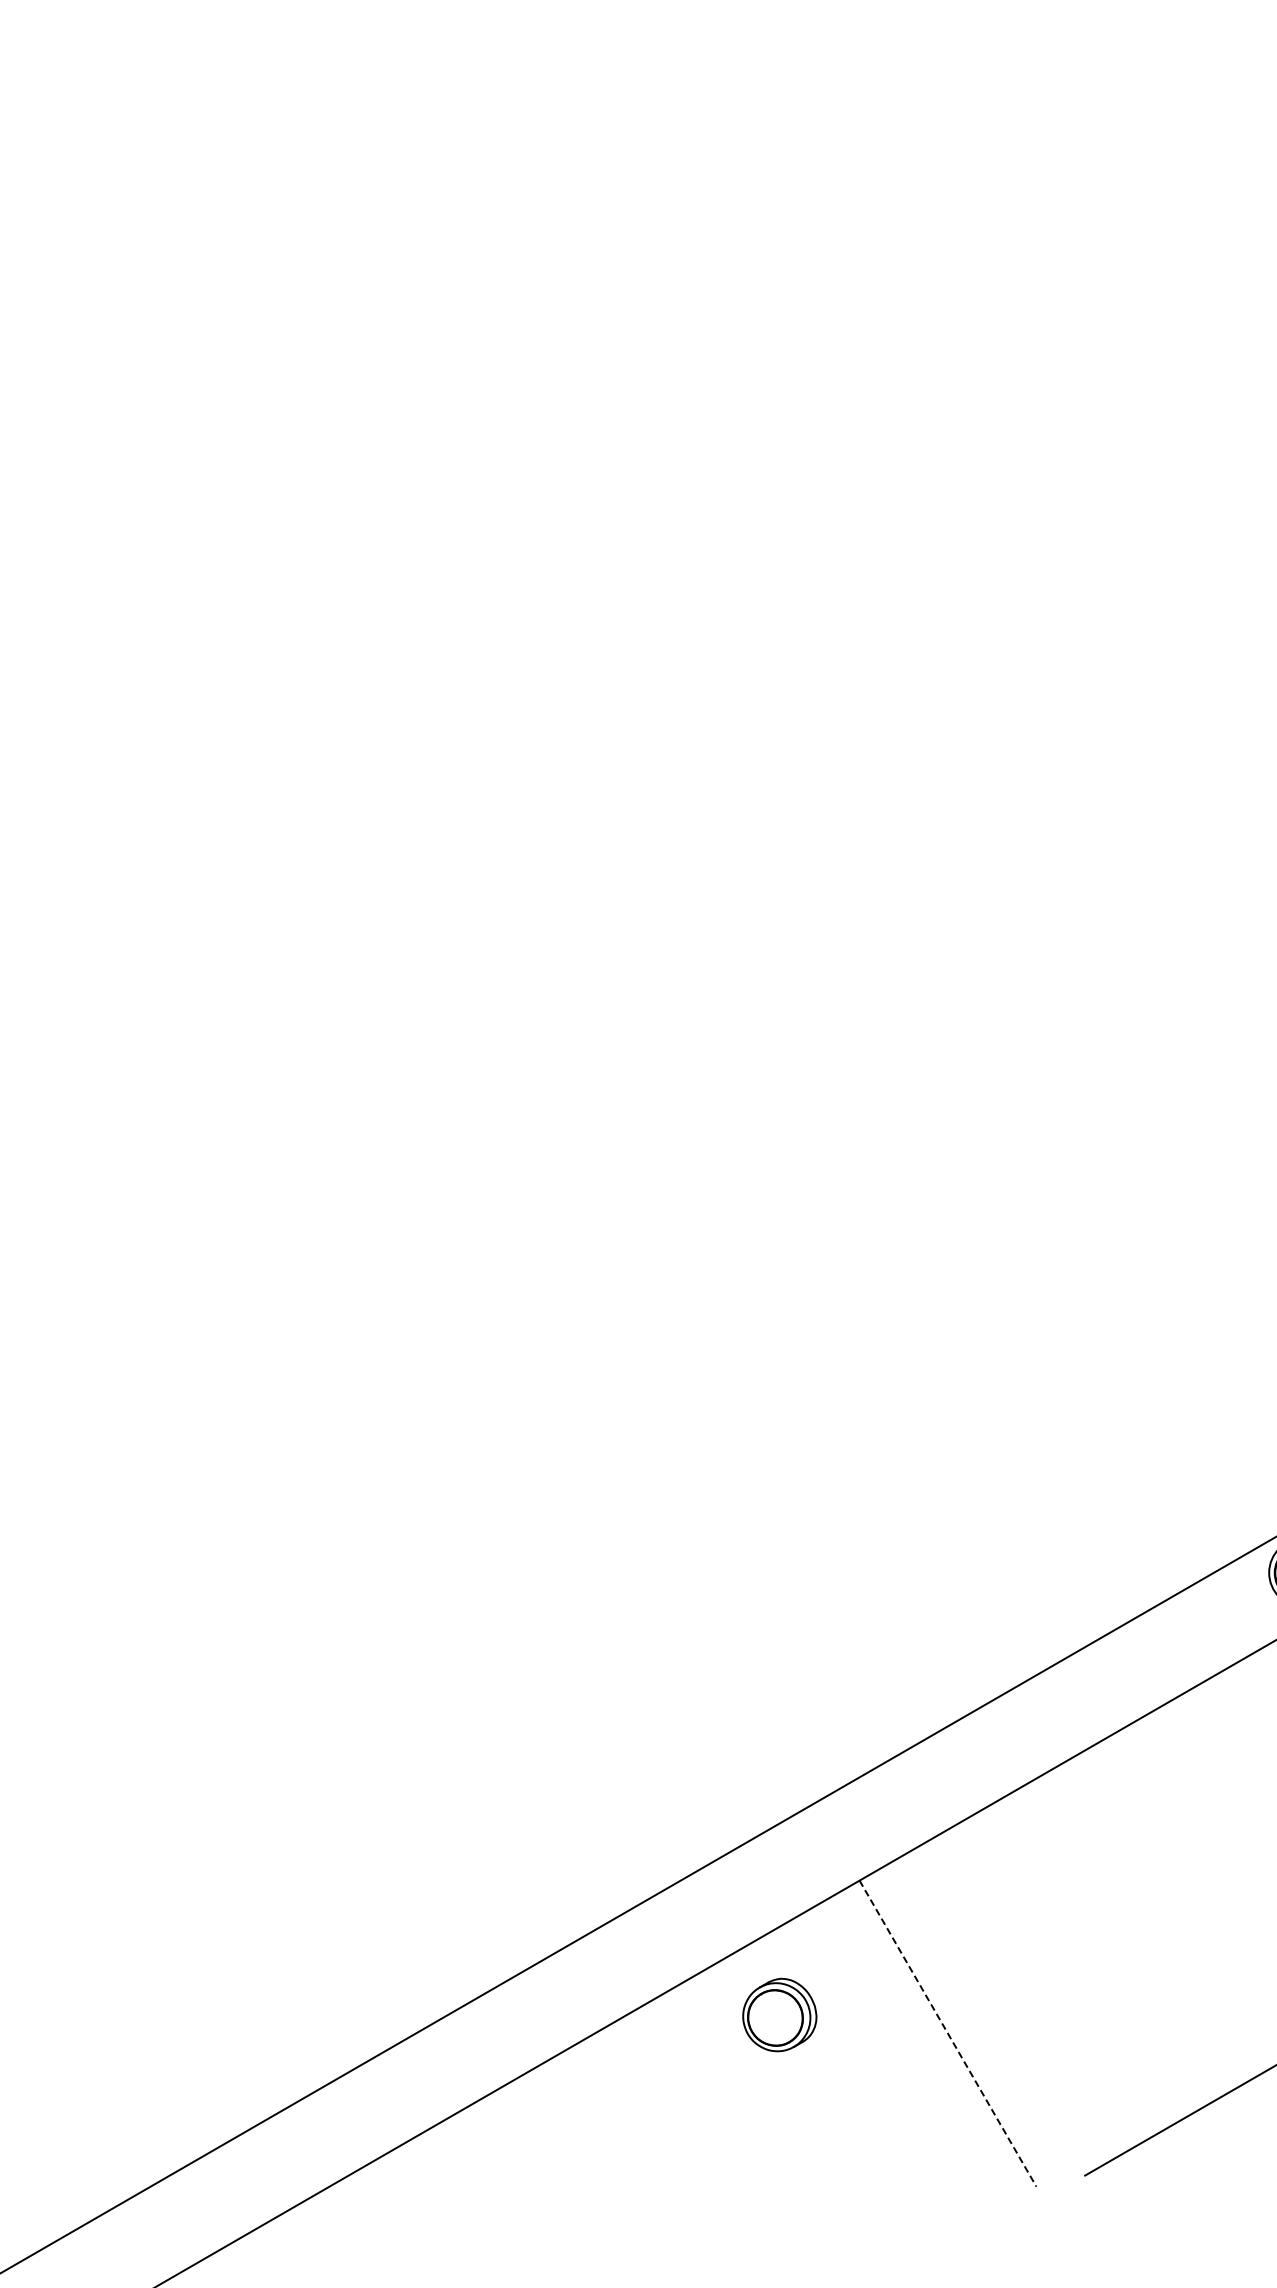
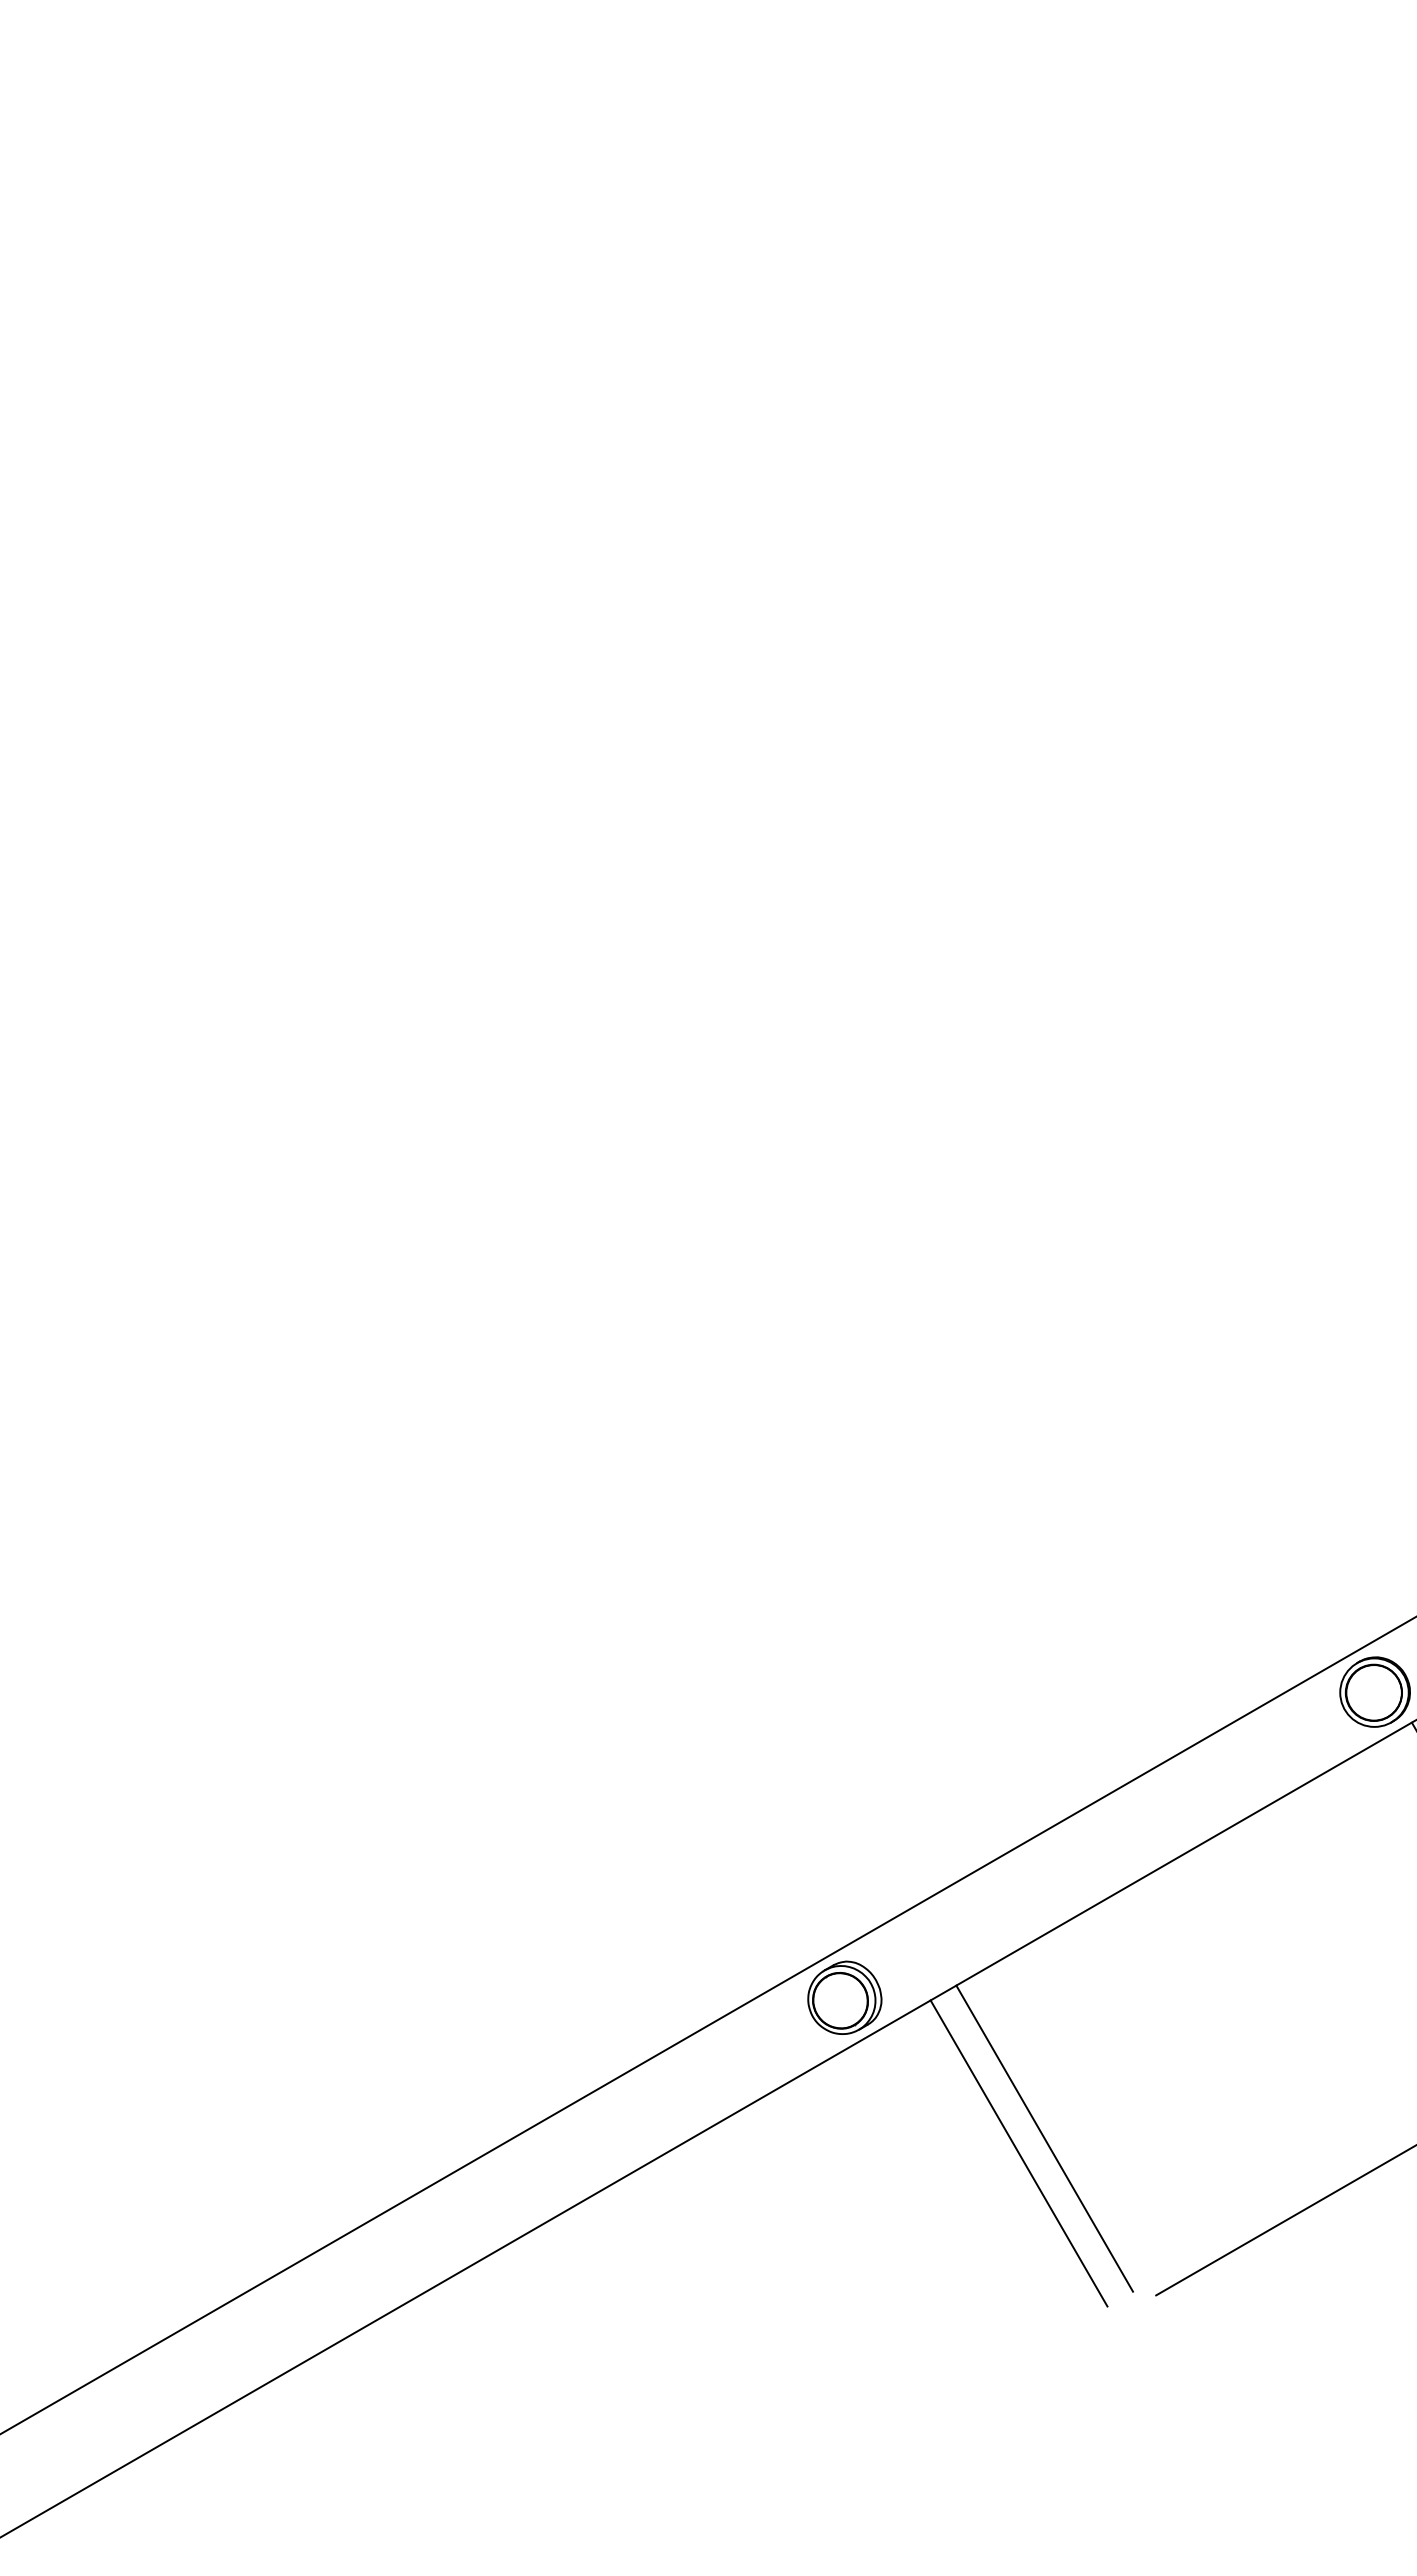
part: (779, 2014) -> (844, 1997), moved
line: (973, 2018) -> (1044, 2138), added
line: (948, 2033) -> (1019, 2153), dashed -> solid

